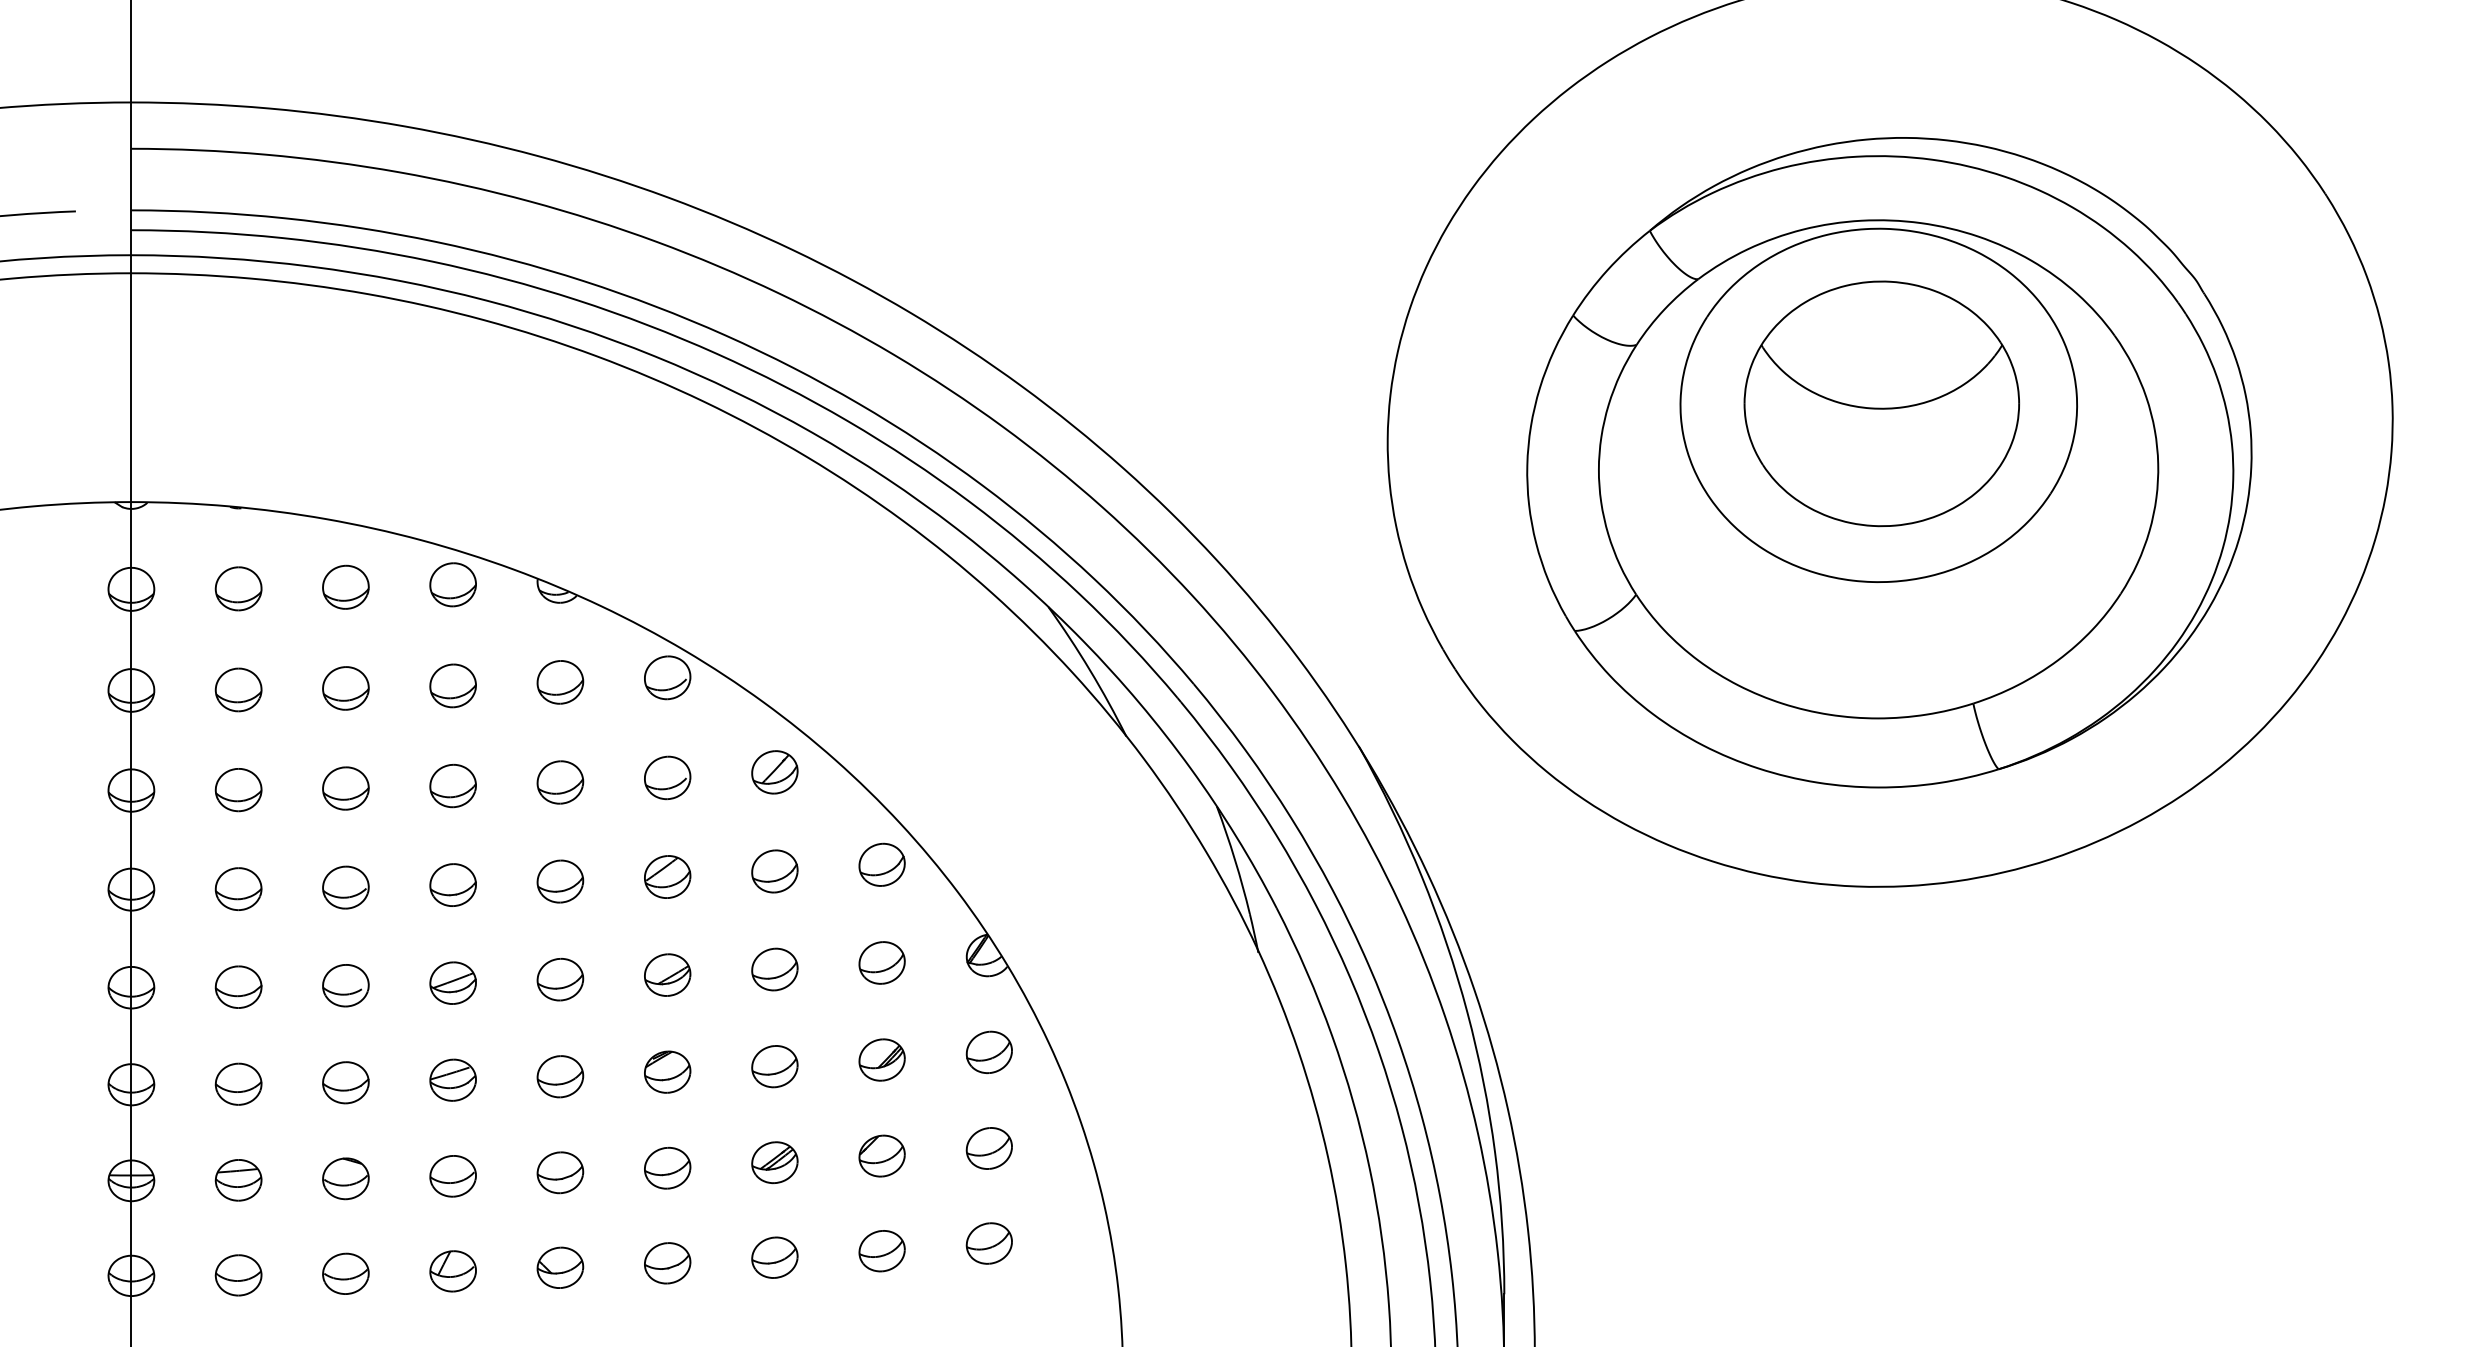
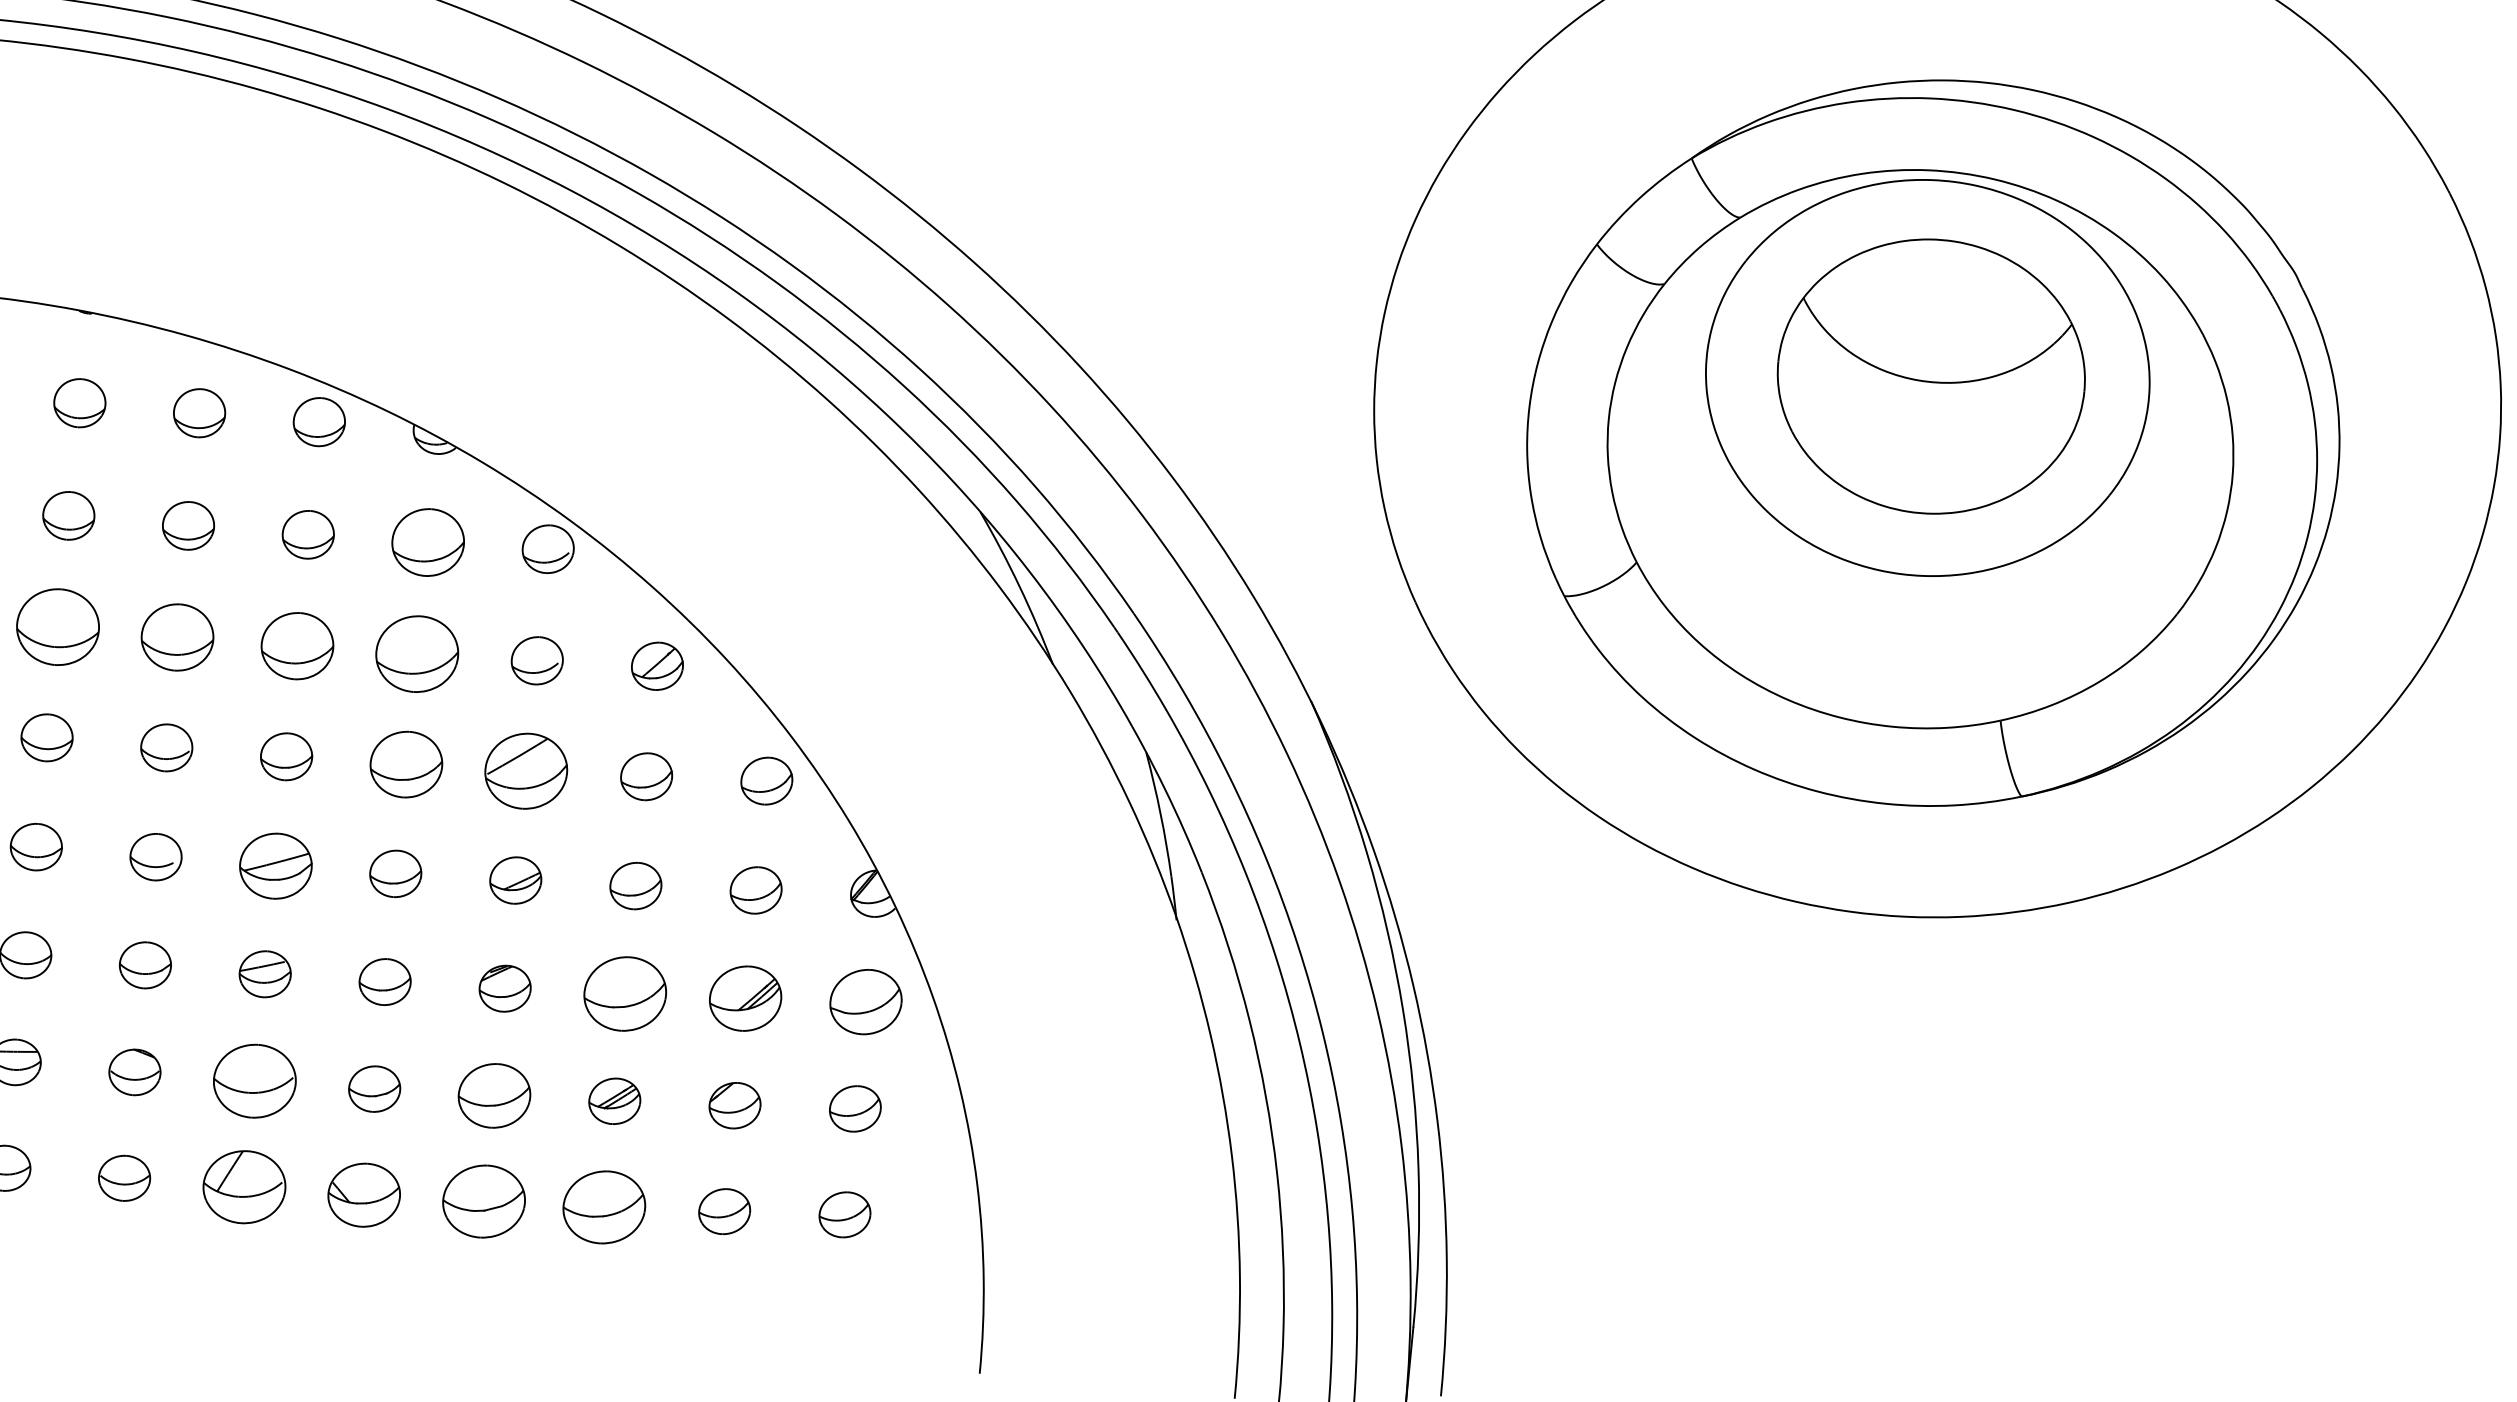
part: (560, 682) -> (428, 542), size x1.4
part: (560, 782) -> (417, 654), size x1.6
part: (452, 786) -> (296, 646), size x1.4
part: (345, 788) -> (177, 637), size x1.4
part: (238, 790) -> (57, 627), size x1.6
part: (667, 876) -> (526, 770), size x1.6
part: (560, 881) -> (406, 764), size x1.4
part: (452, 982) -> (275, 865), size x1.4
part: (988, 1051) -> (864, 1000), size x1.4
part: (881, 1059) -> (744, 997), size x1.4
part: (774, 1066) -> (624, 994), size x1.6
part: (667, 1167) -> (494, 1094), size x1.4
part: (452, 1176) -> (253, 1081), size x1.6
part: (774, 1257) -> (603, 1206), size x1.6
part: (667, 1263) -> (484, 1201), size x1.6
part: (560, 1267) -> (364, 1194), size x1.4
part: (452, 1271) -> (243, 1187), size x1.6

